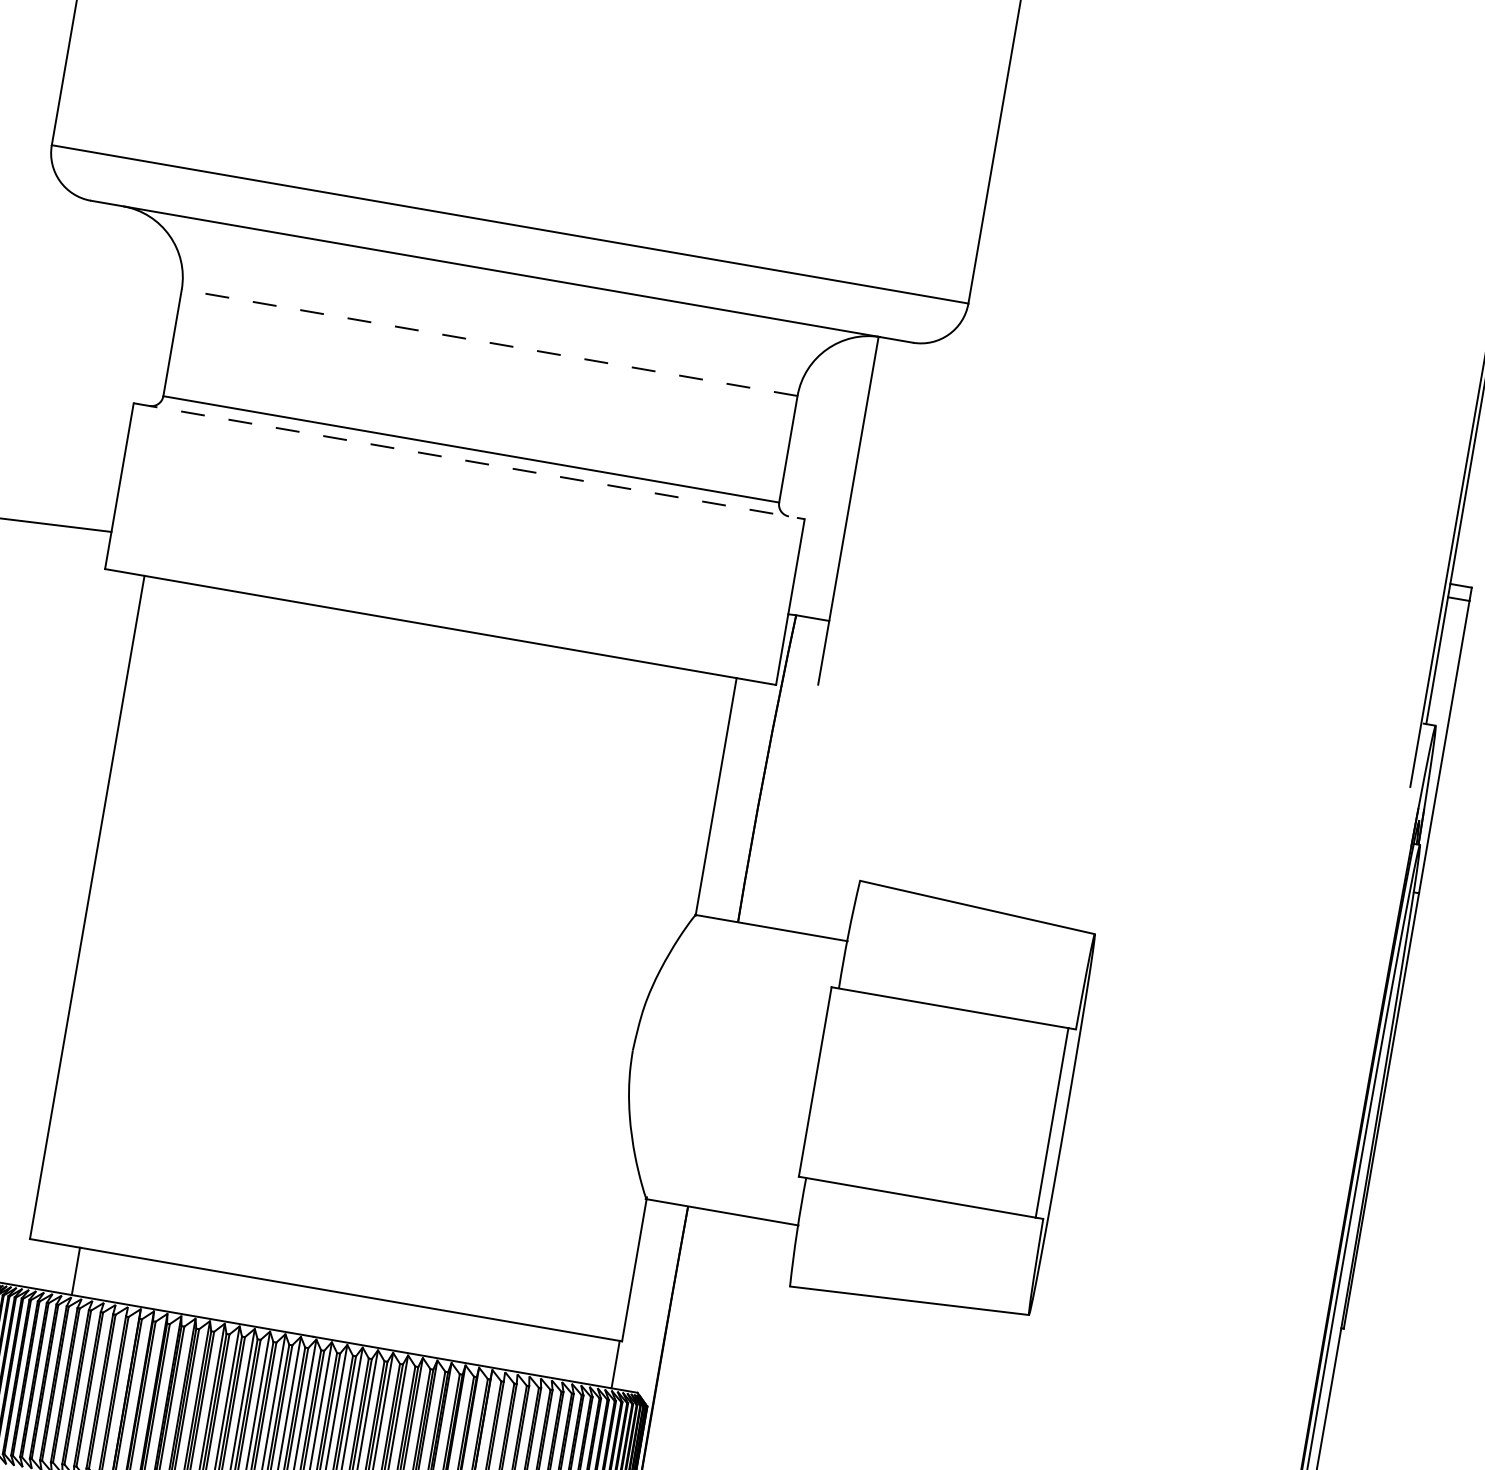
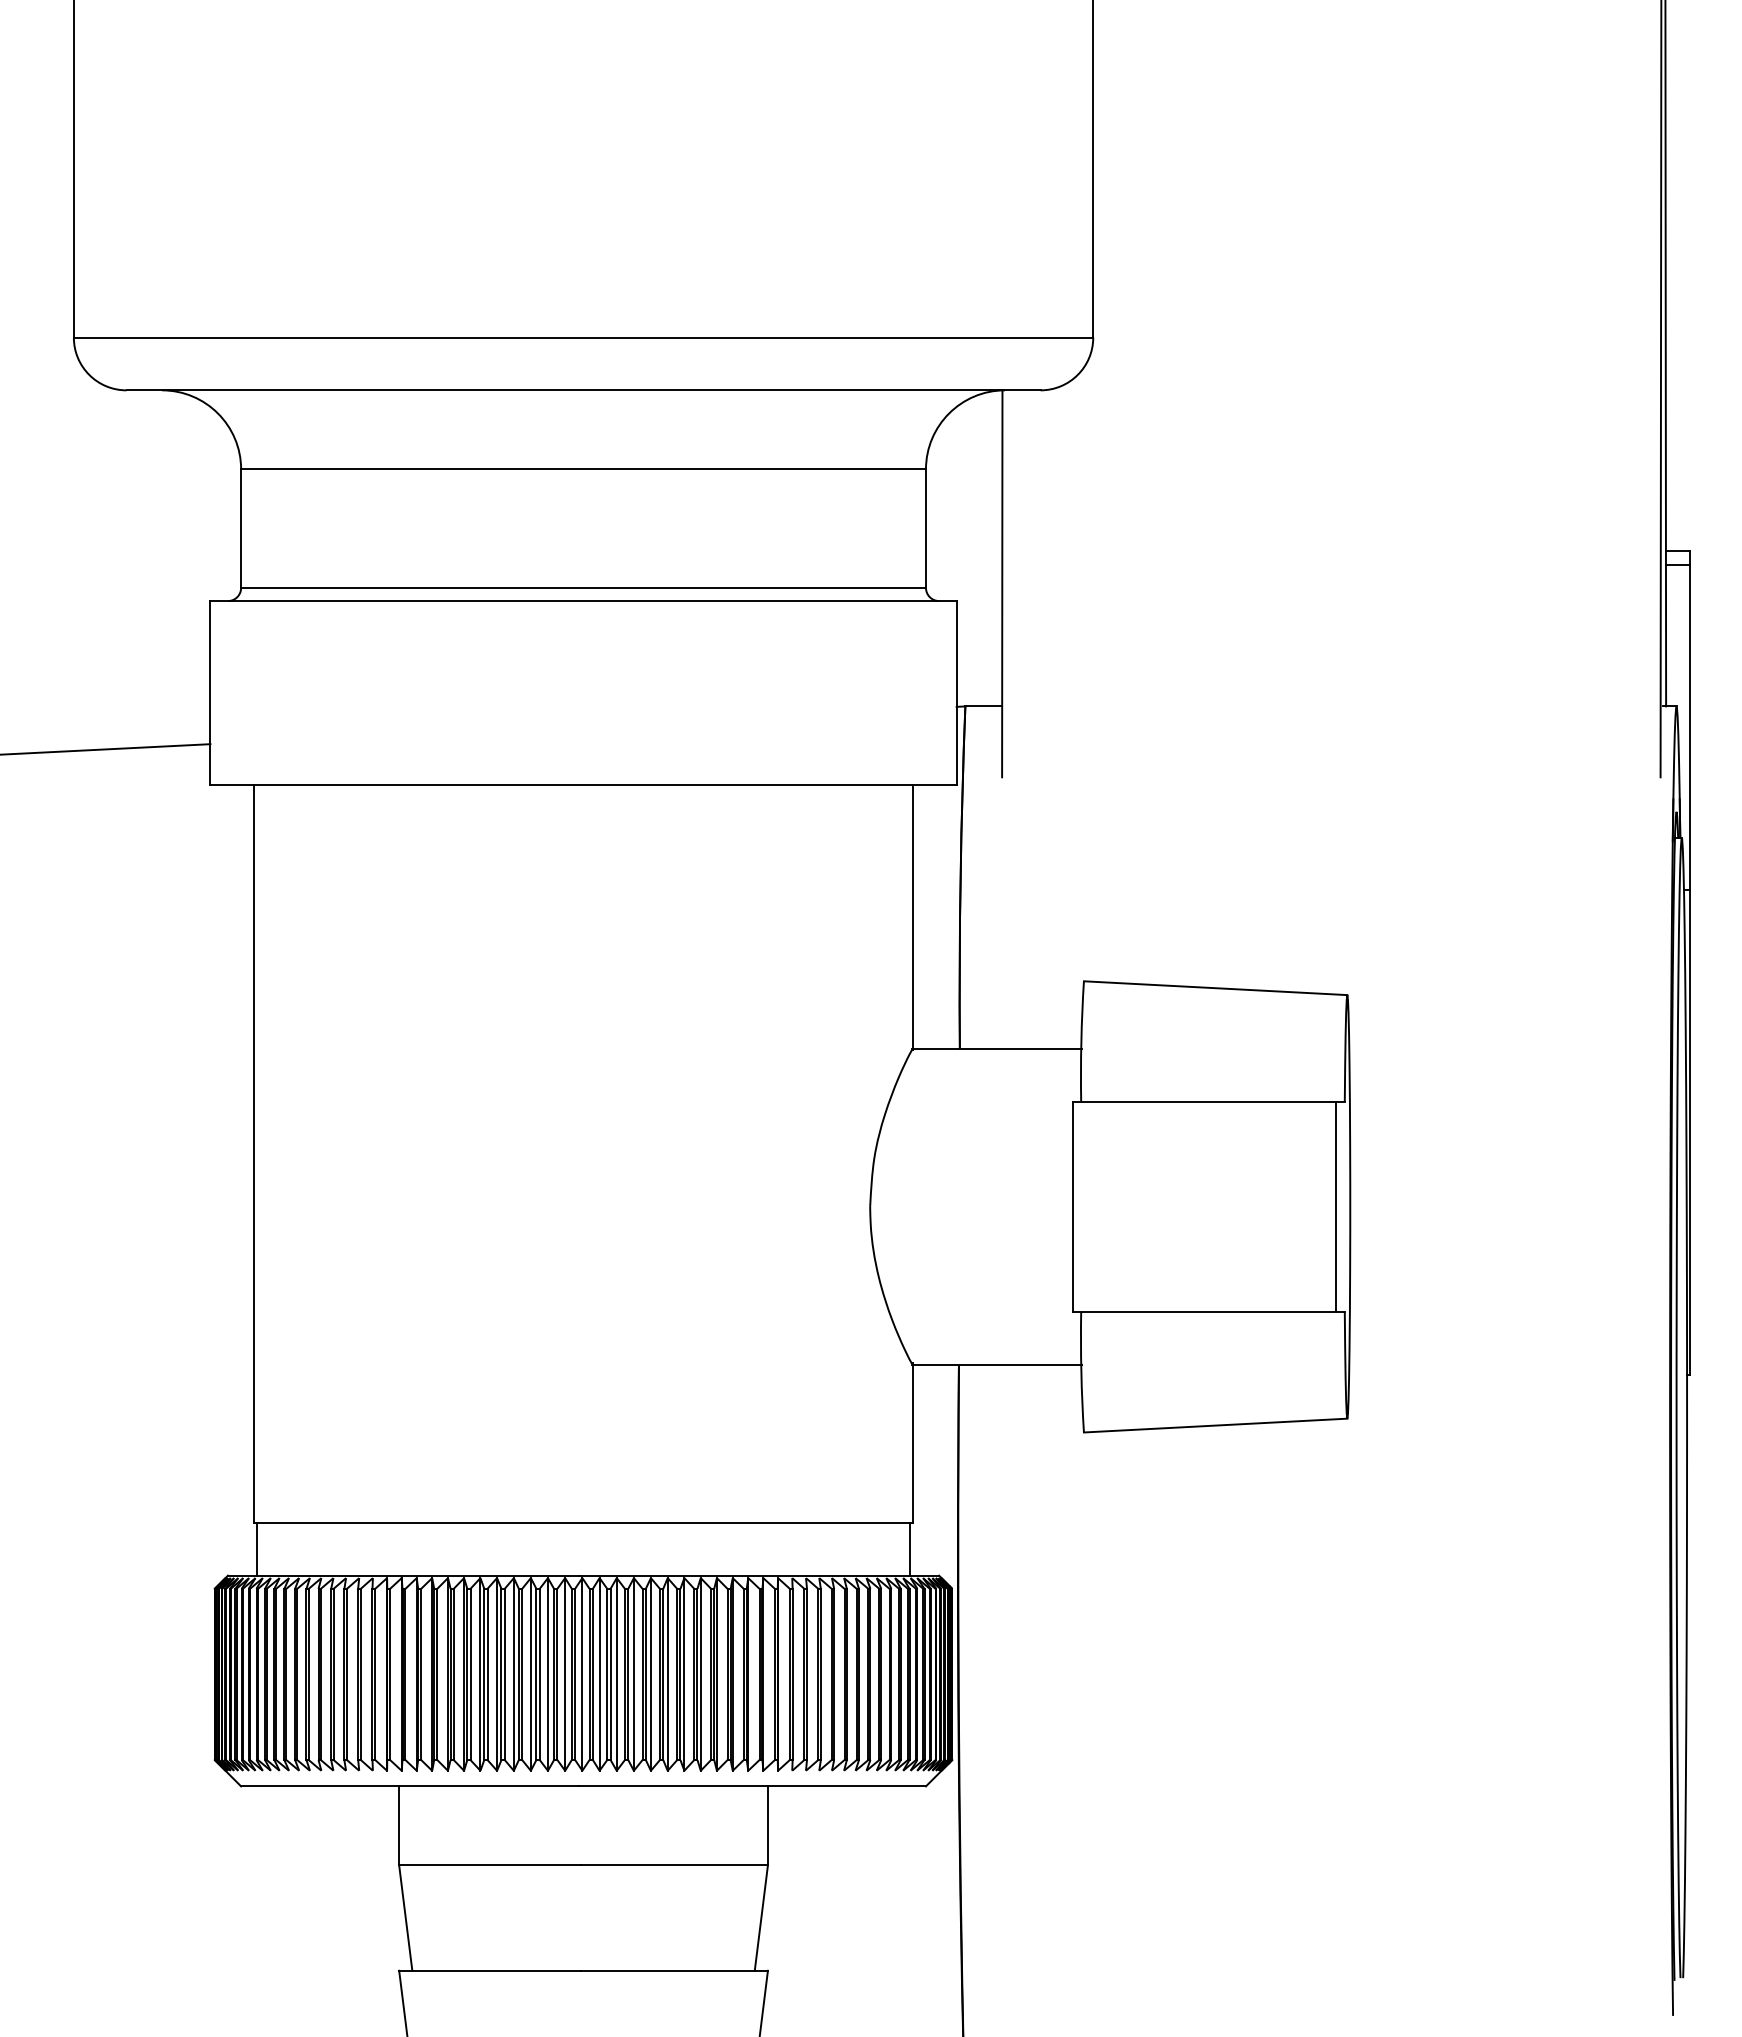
line: (489, 342) -> (583, 469), dashed -> solid
line: (470, 461) -> (584, 601), dashed -> solid
line: (75, 1270) -> (256, 1548), moved

